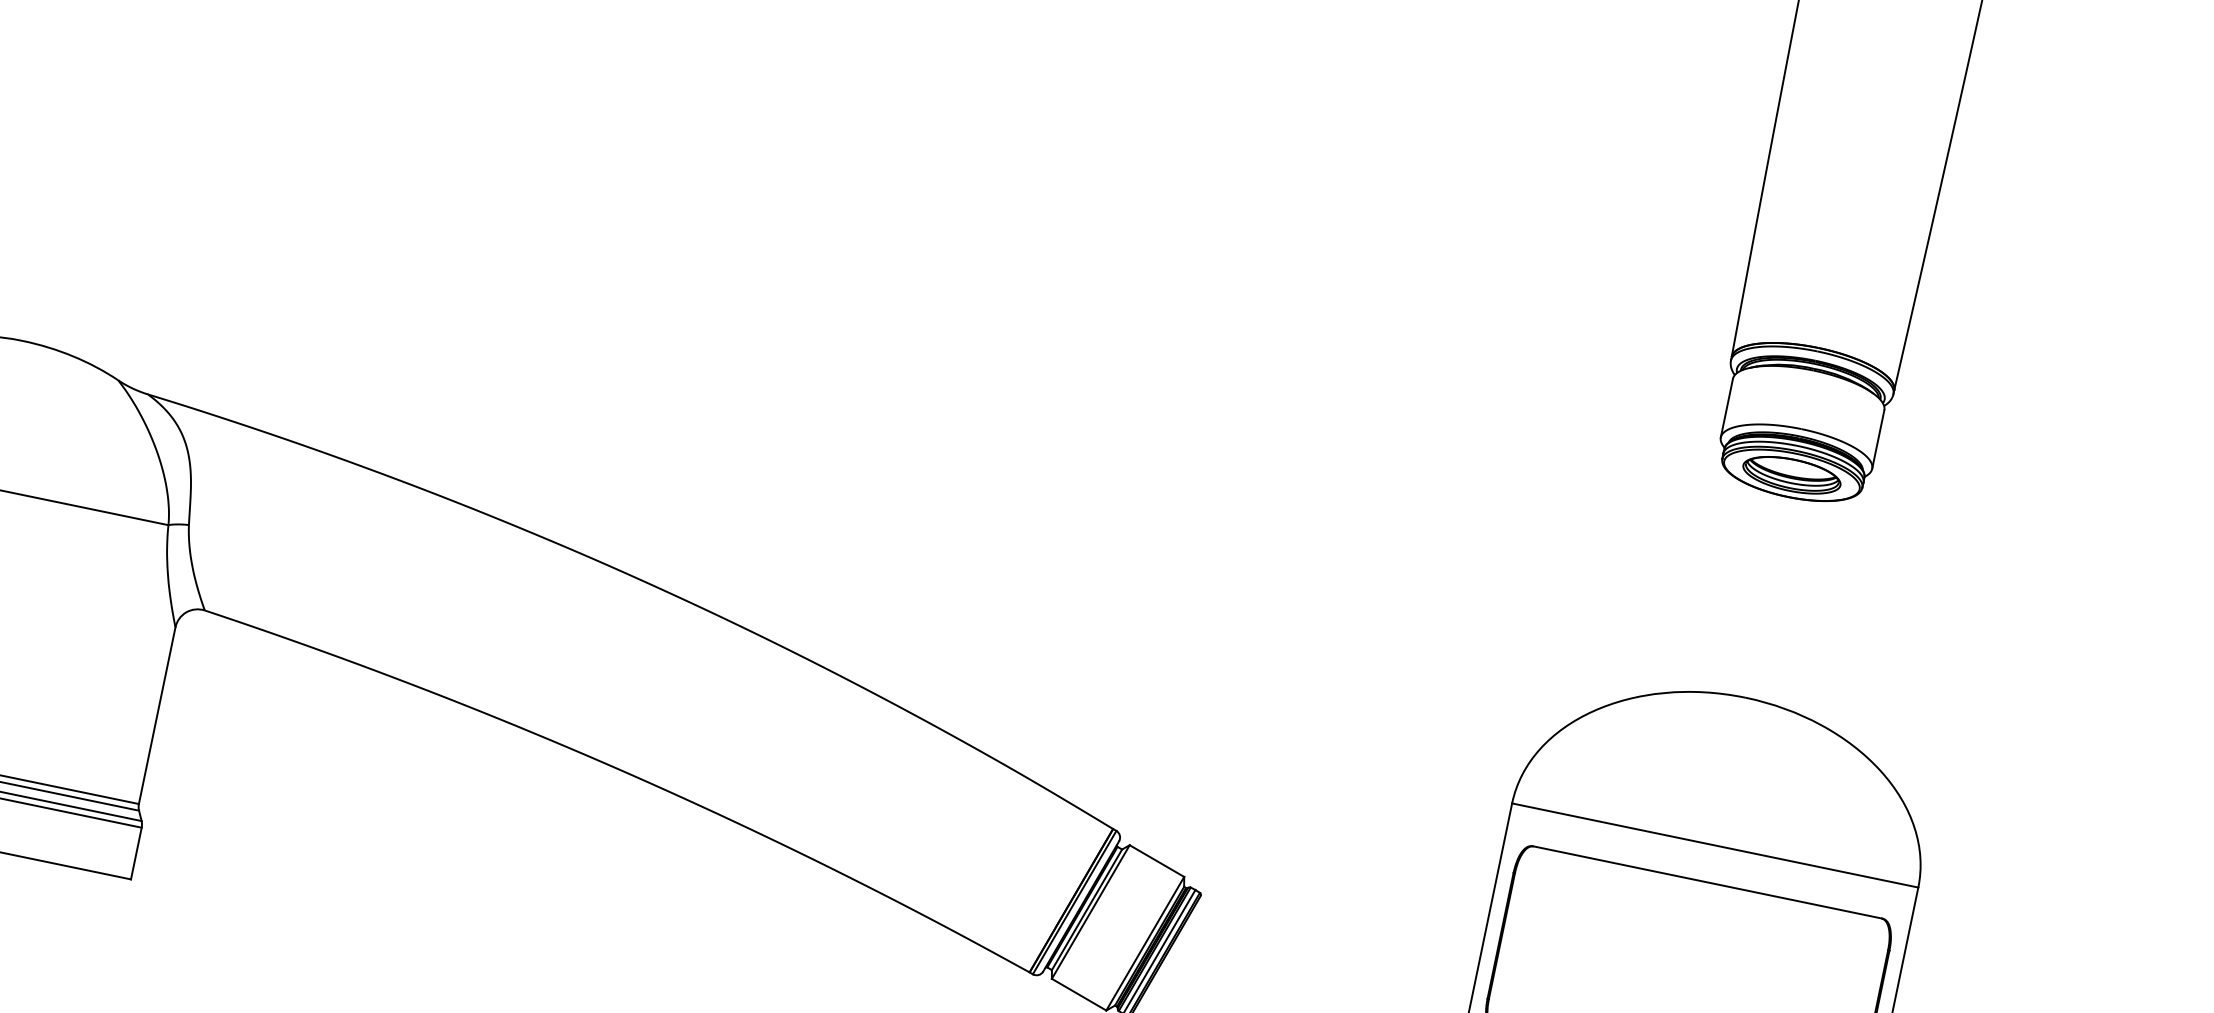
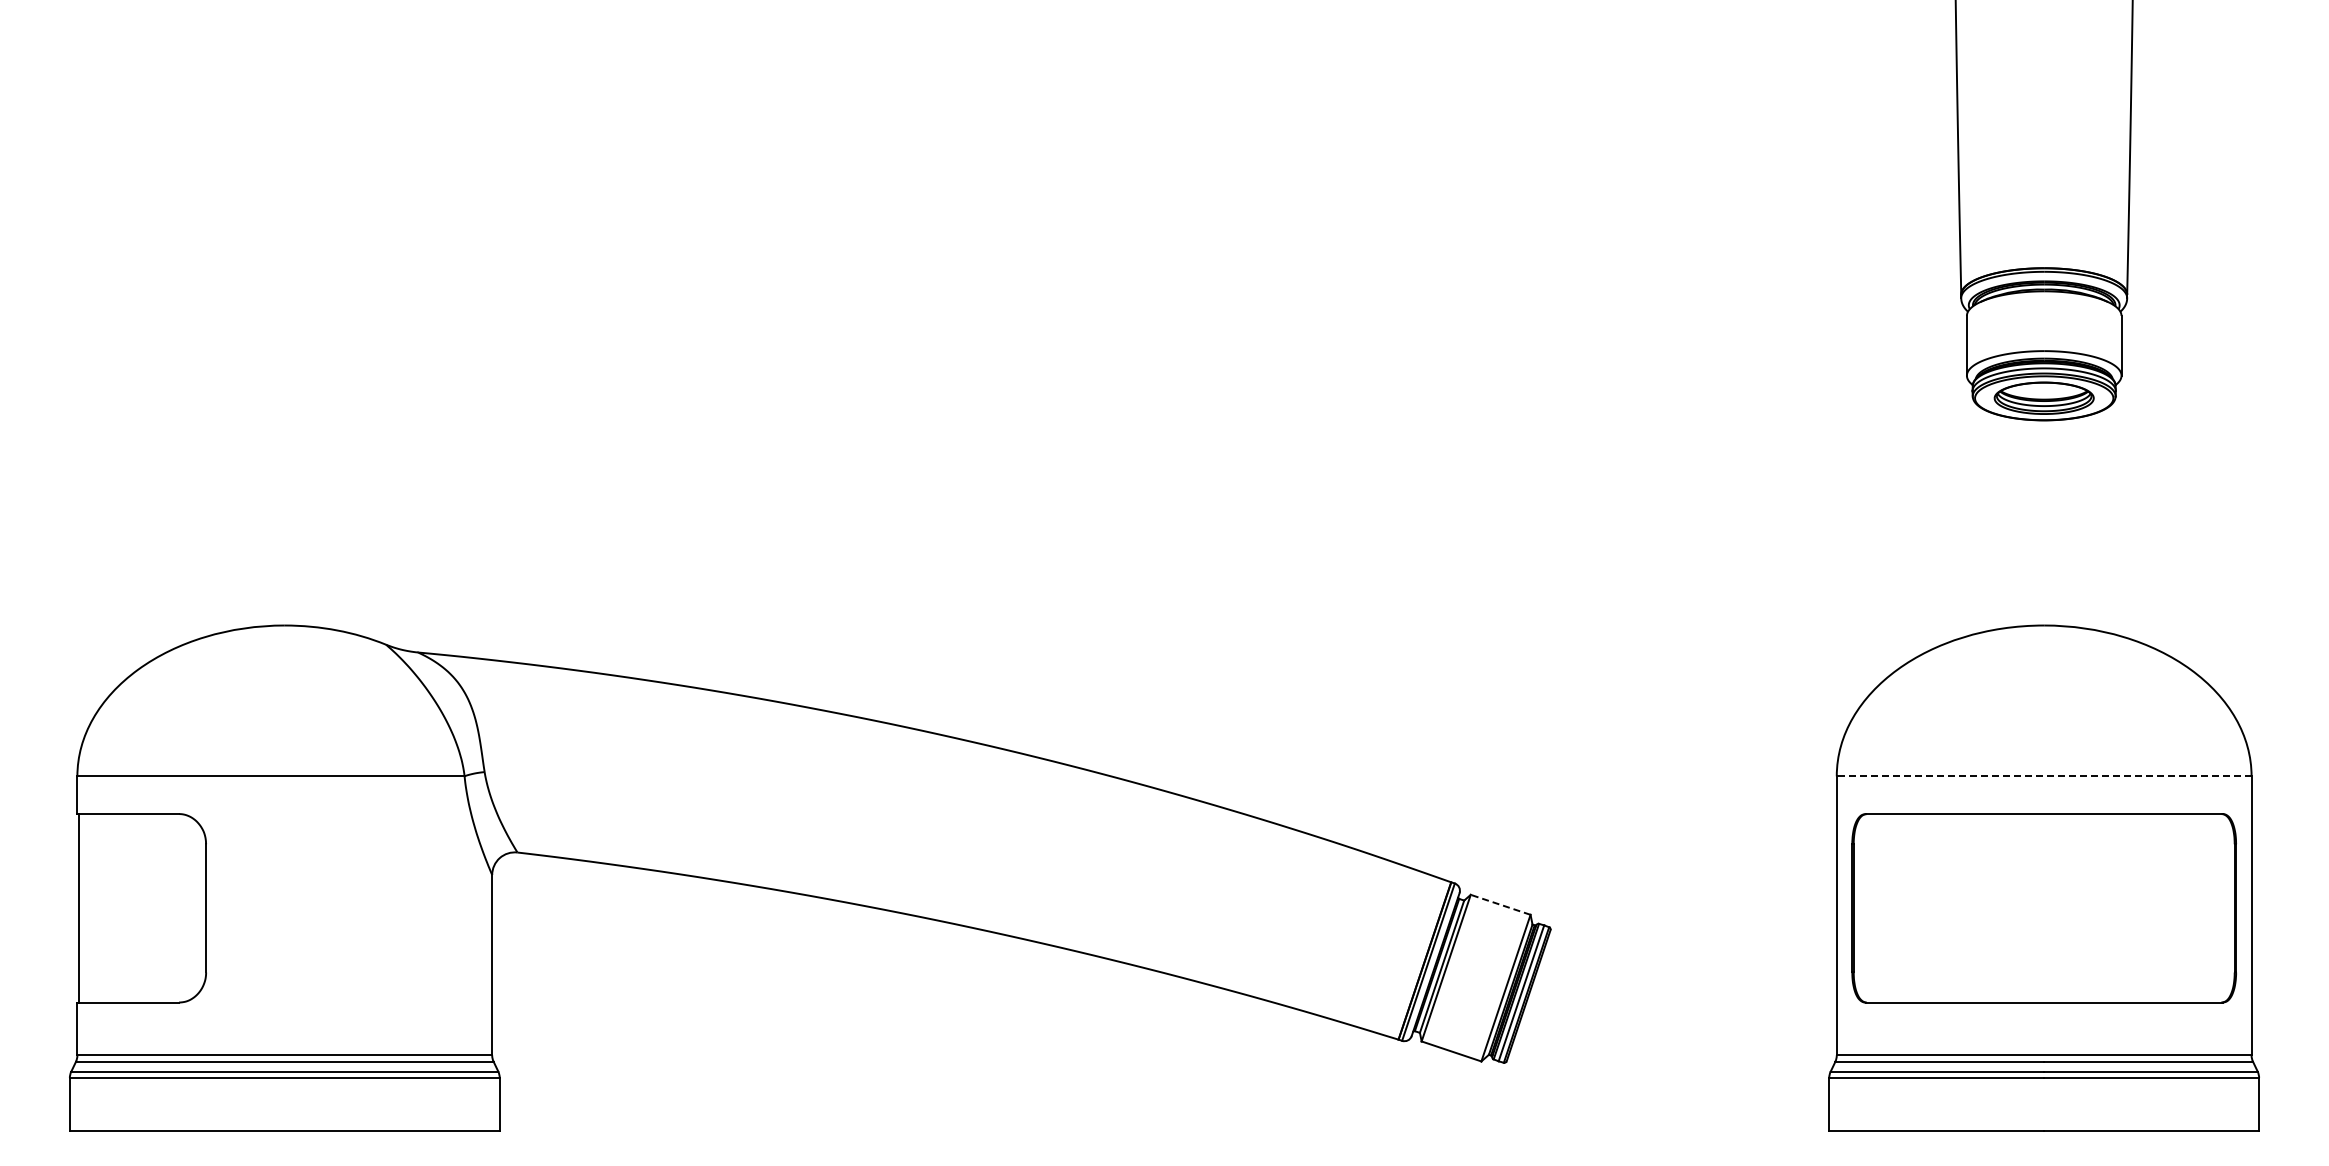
line: (1714, 845) -> (2043, 776), solid -> dashed
line: (1156, 860) -> (1500, 904), solid -> dashed

